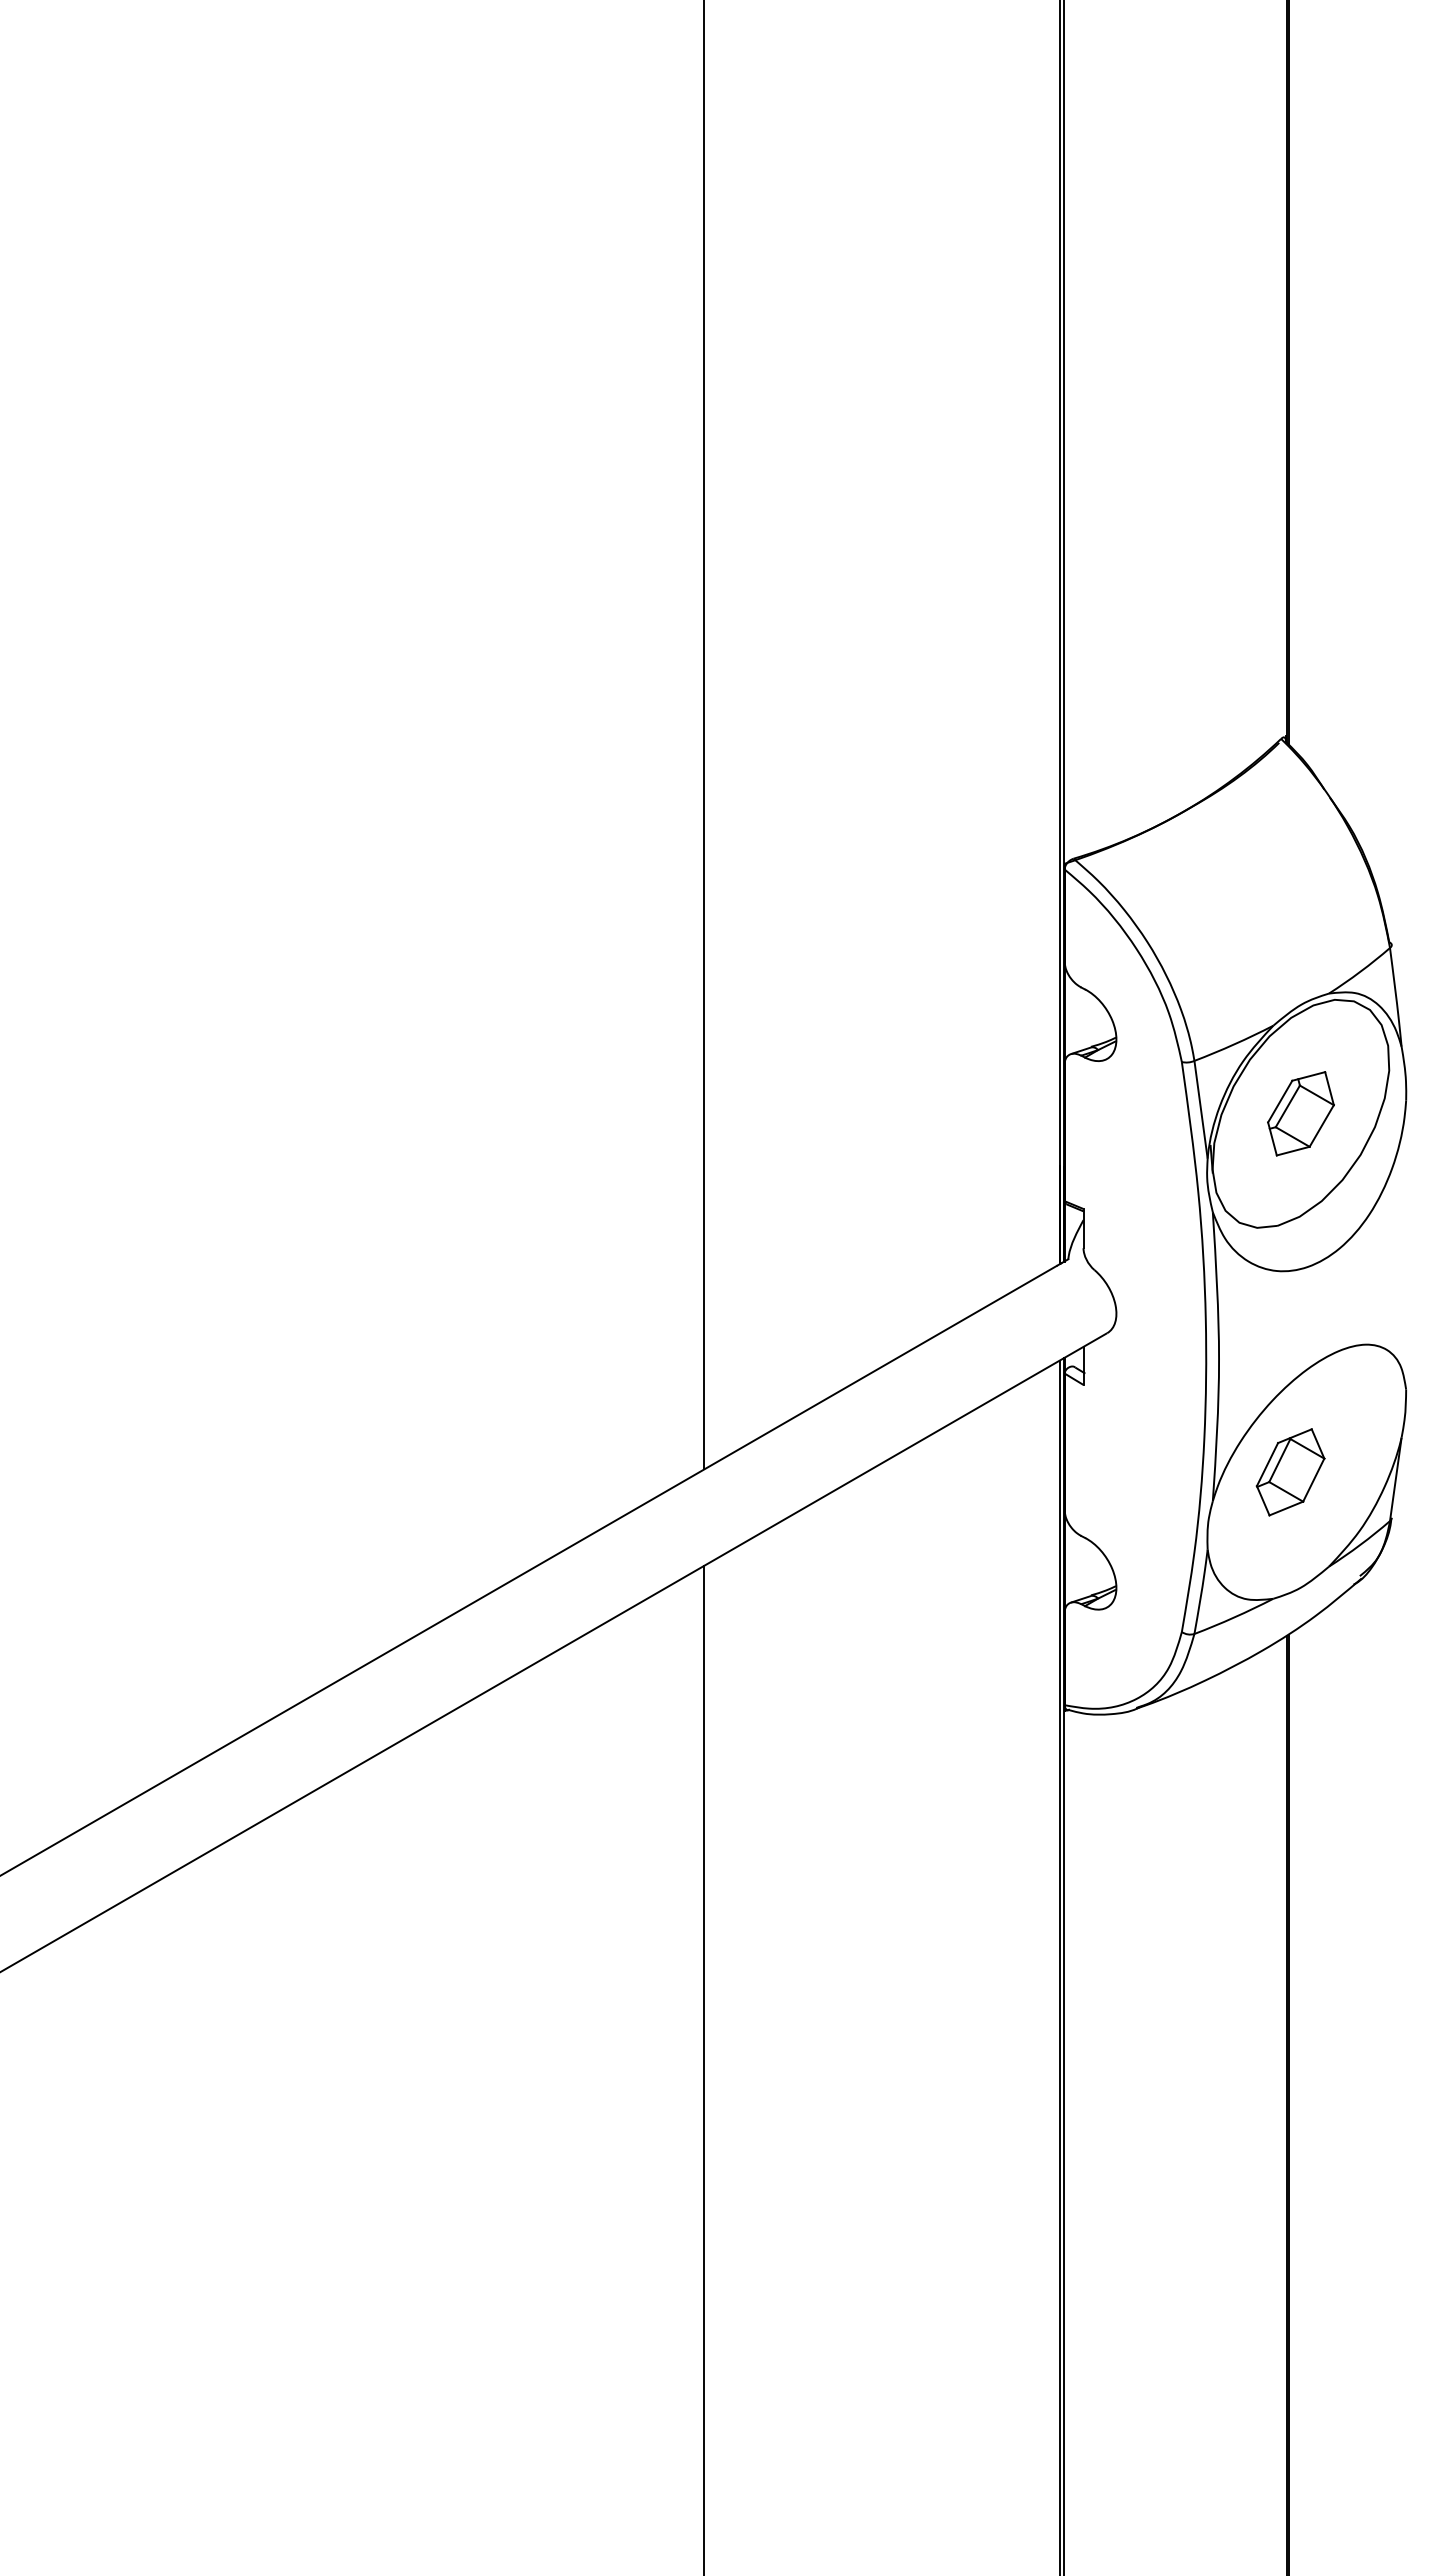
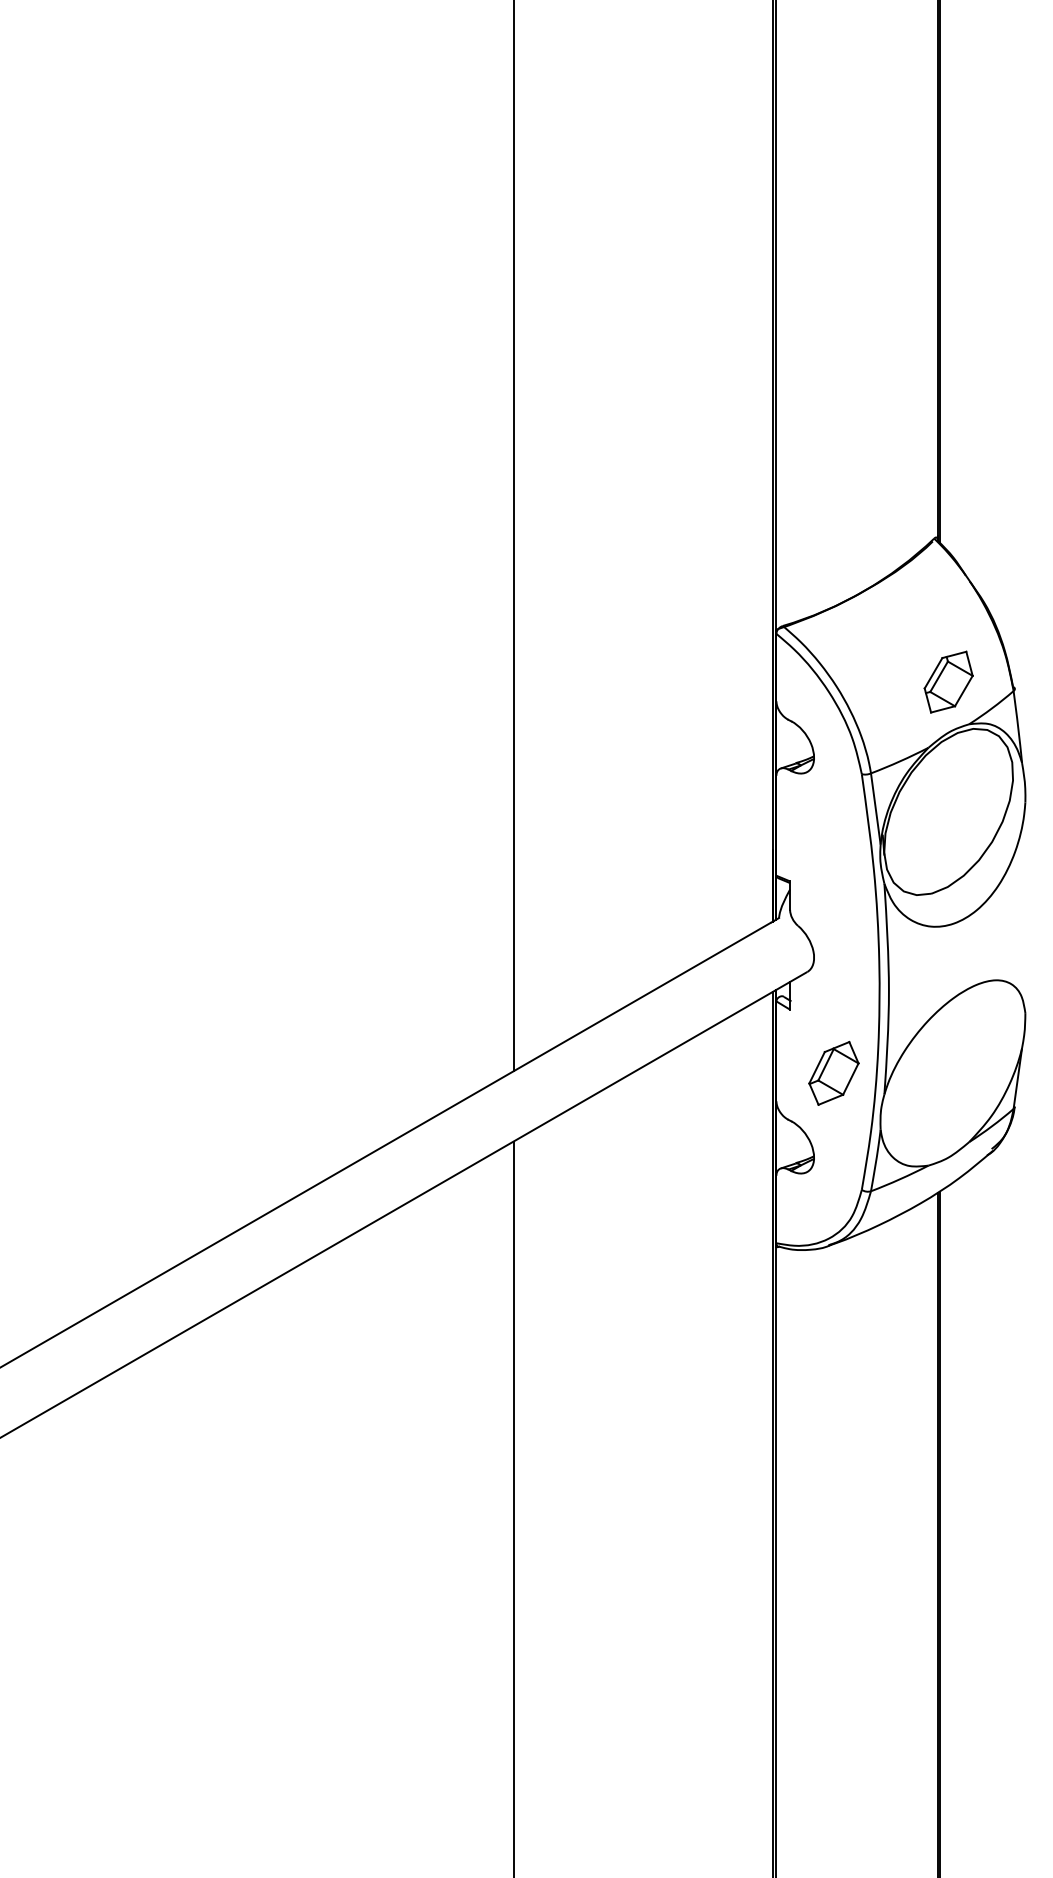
part: (1300, 1113) -> (948, 681), moved
part: (1290, 1472) -> (833, 1073), moved

